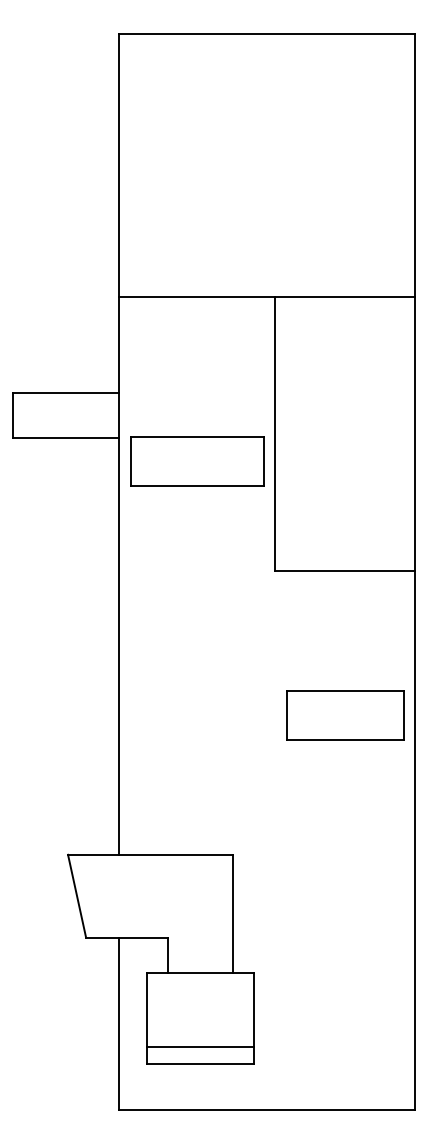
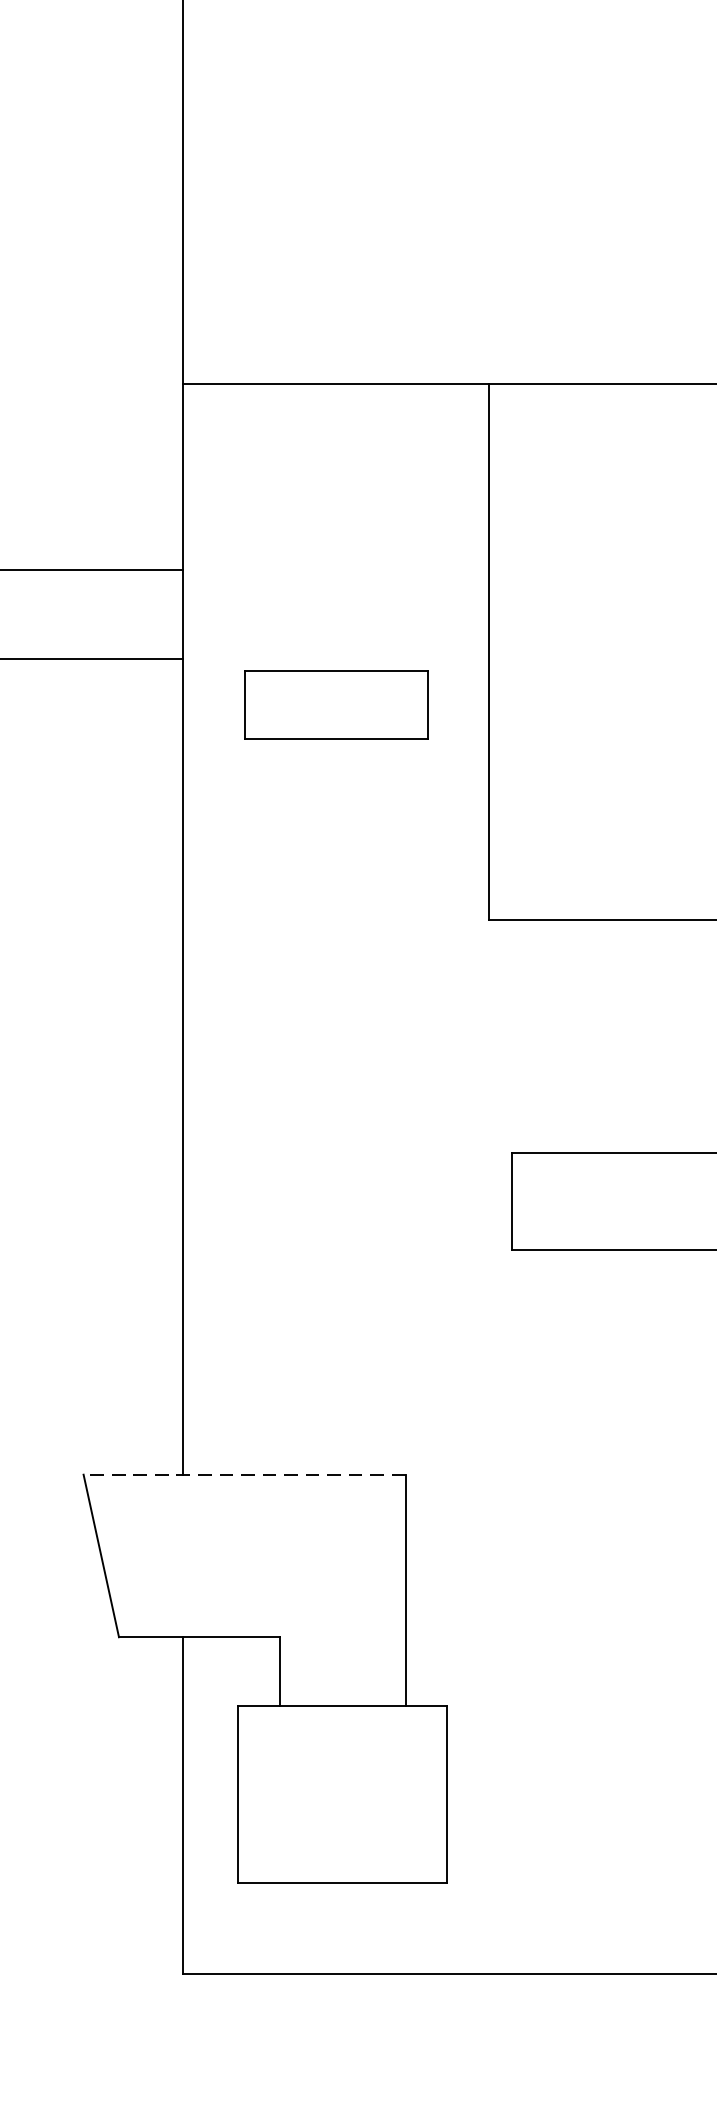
part: (197, 461) -> (336, 704), size x0.7
line: (149, 854) -> (243, 1474), solid -> dashed
line: (199, 1047) -> (340, 1851), removed

